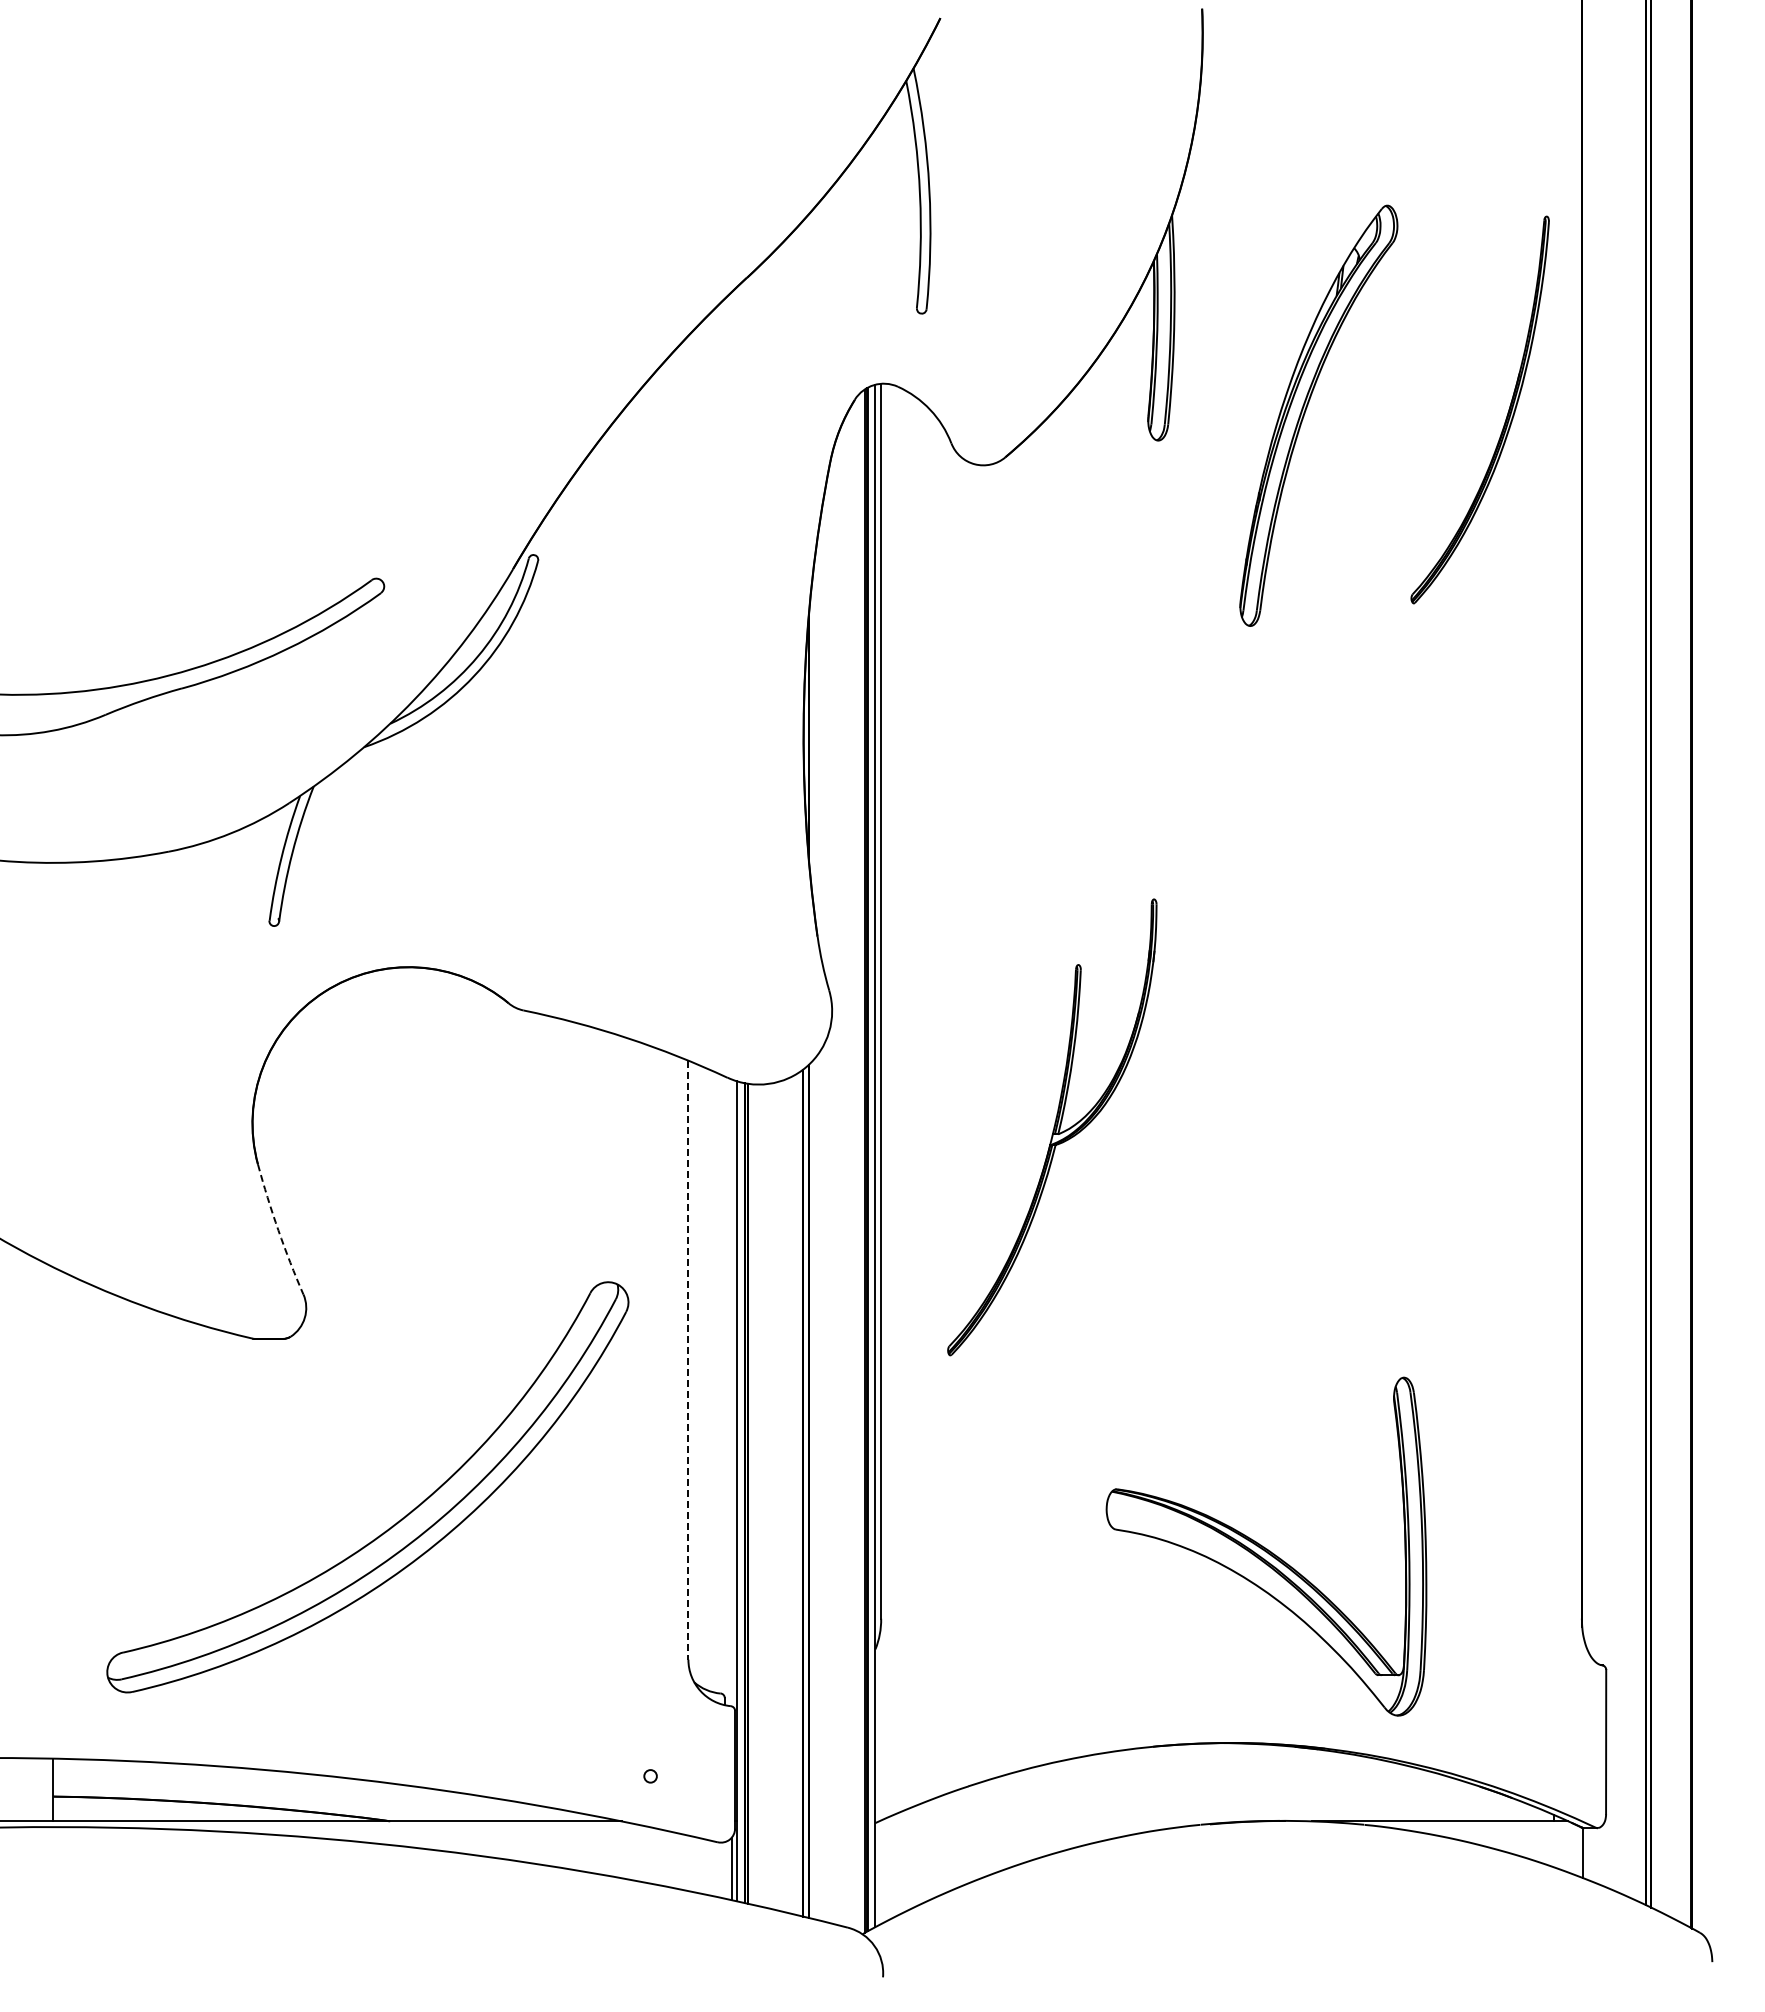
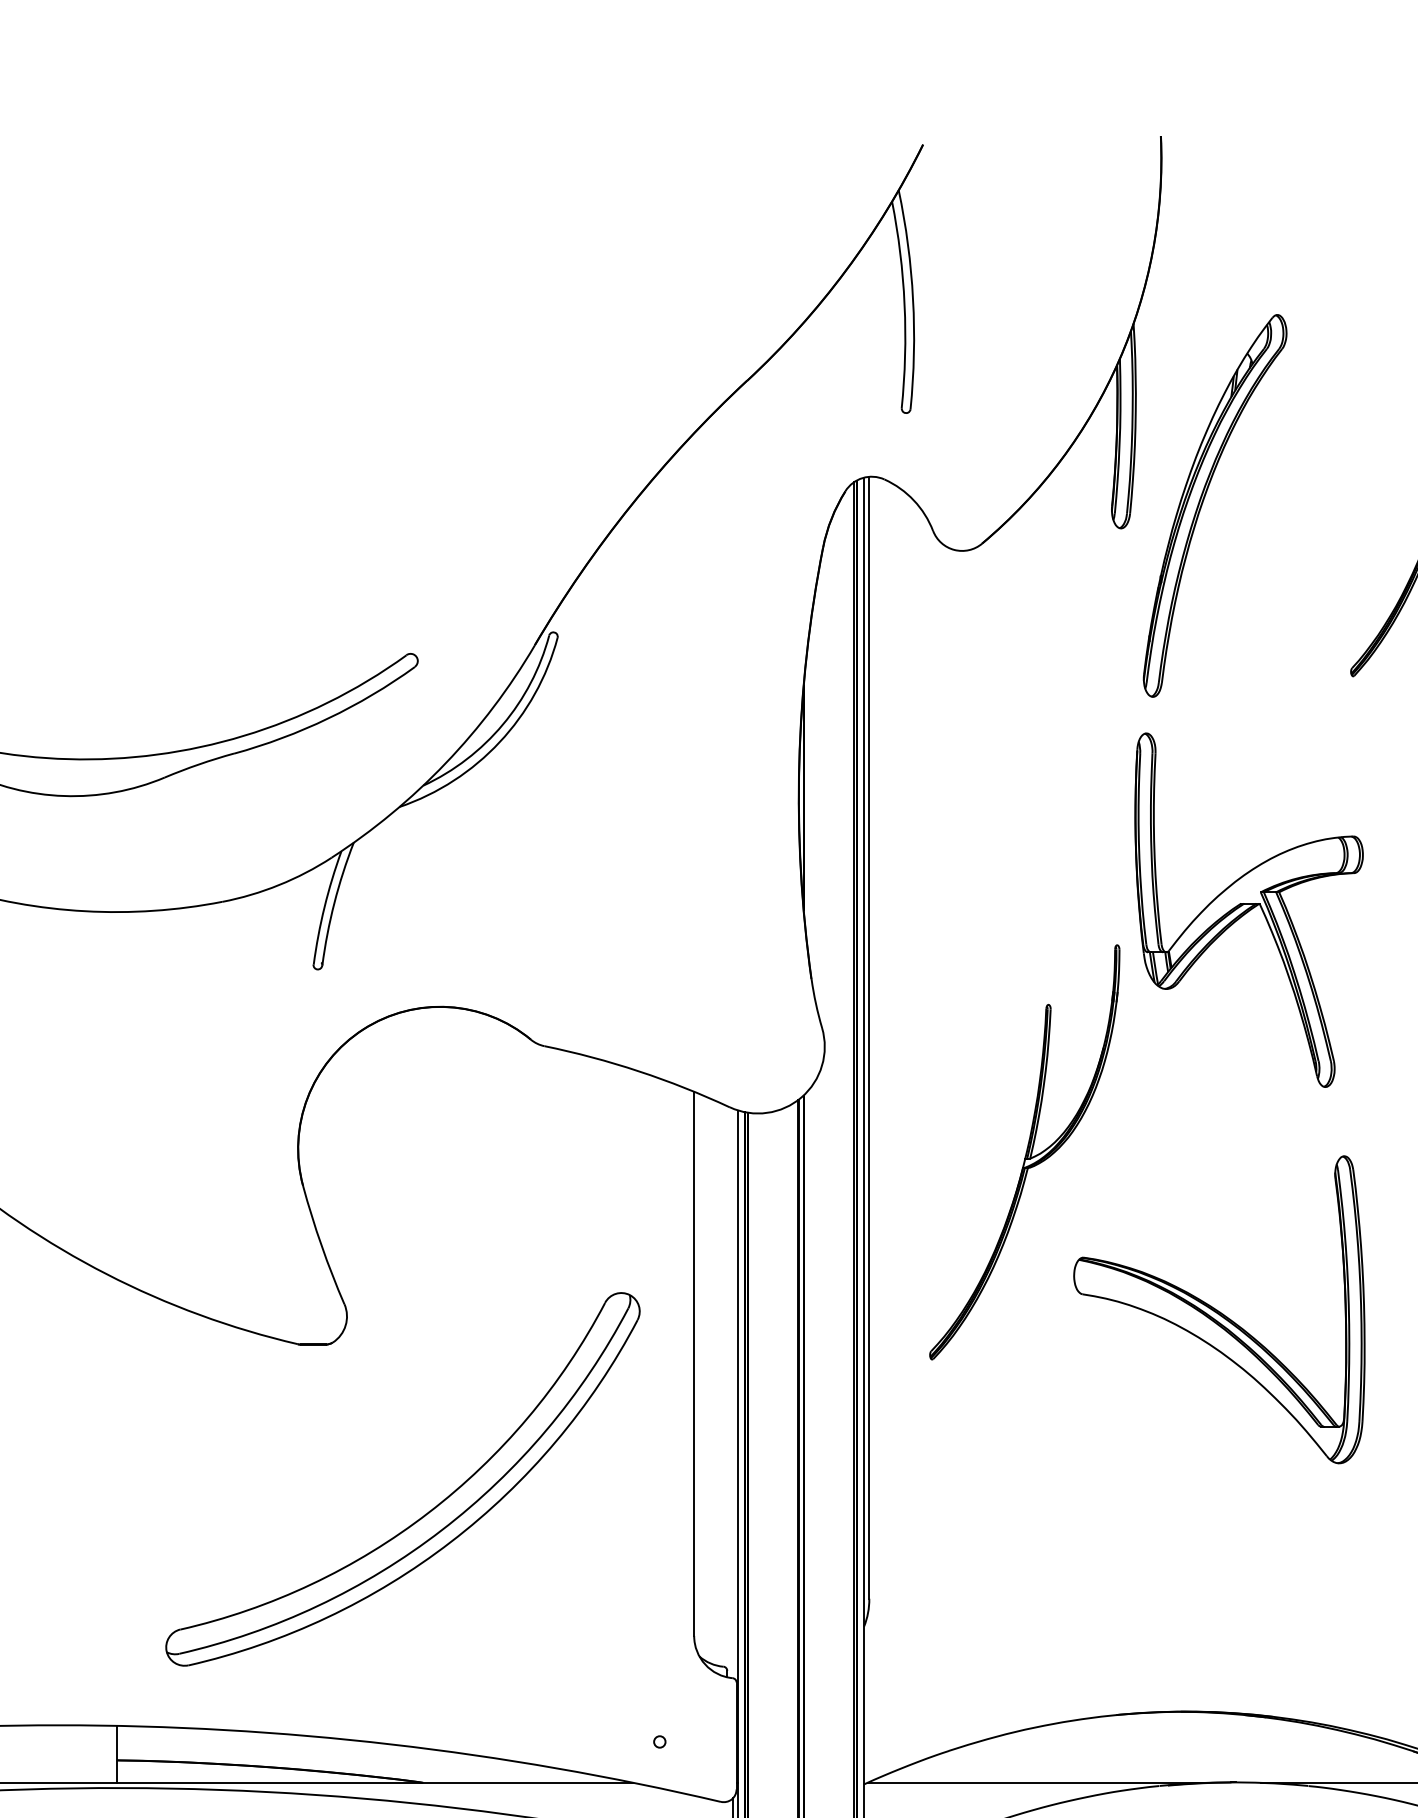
part: (1306, 410) -> (1203, 501), moved
part: (1299, 860) -> (1249, 909), added
arc: (278, 1230) -> (321, 1246), dashed -> solid
line: (688, 1360) -> (694, 1364), dashed -> solid
part: (1266, 1546) -> (1219, 1309), moved
line: (1065, 1821) -> (1036, 1782), added

